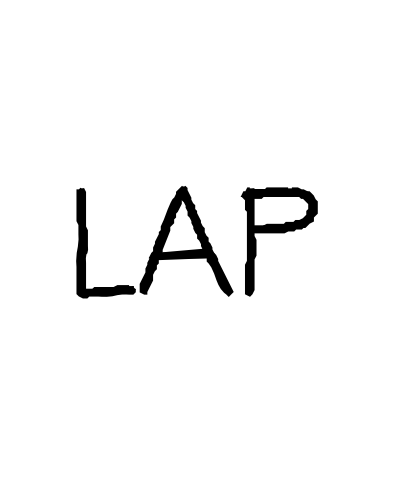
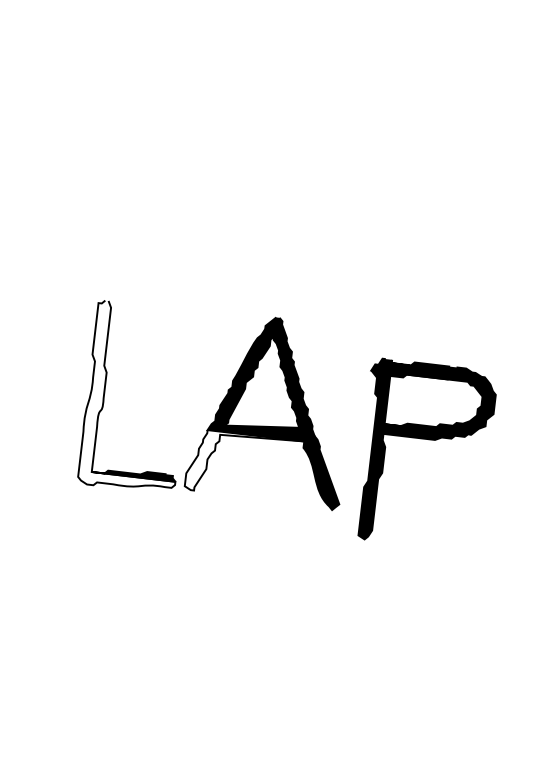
part: (278, 233) -> (425, 440), moved
fill: (105, 242) -> (135, 396), removed
fill: (173, 275) -> (243, 465), removed

